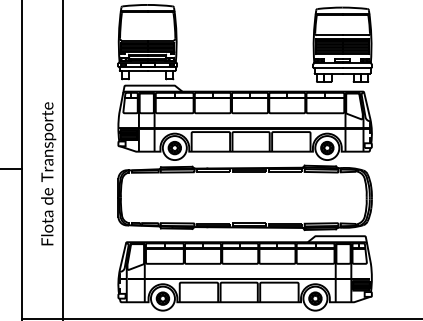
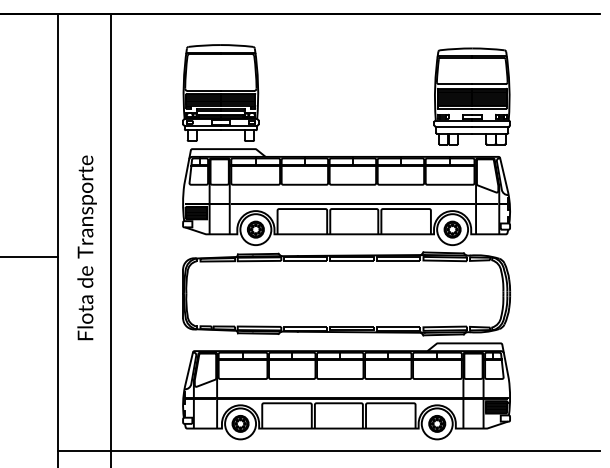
text: (48, 173) -> (86, 247), moved

